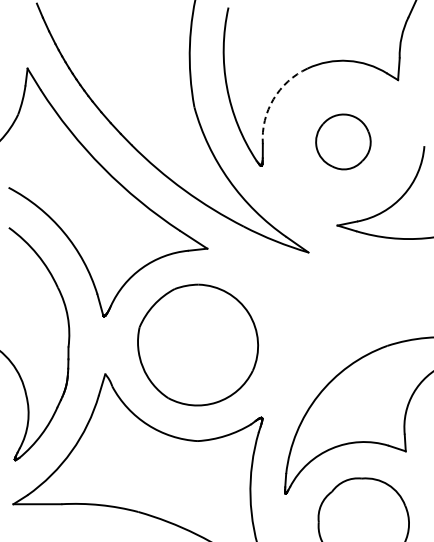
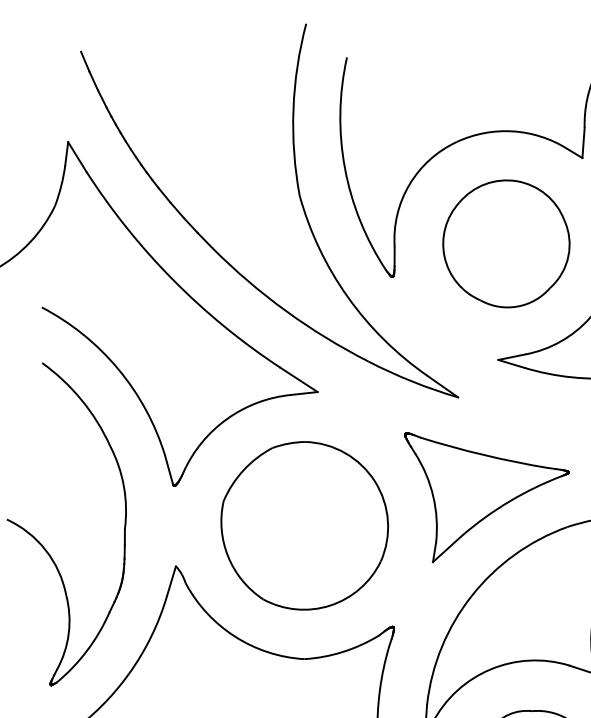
arc: (273, 99) -> (409, 184), dashed -> solid
part: (343, 141) -> (506, 243), size x1.67
part: (329, 324) -> (487, 497), added

